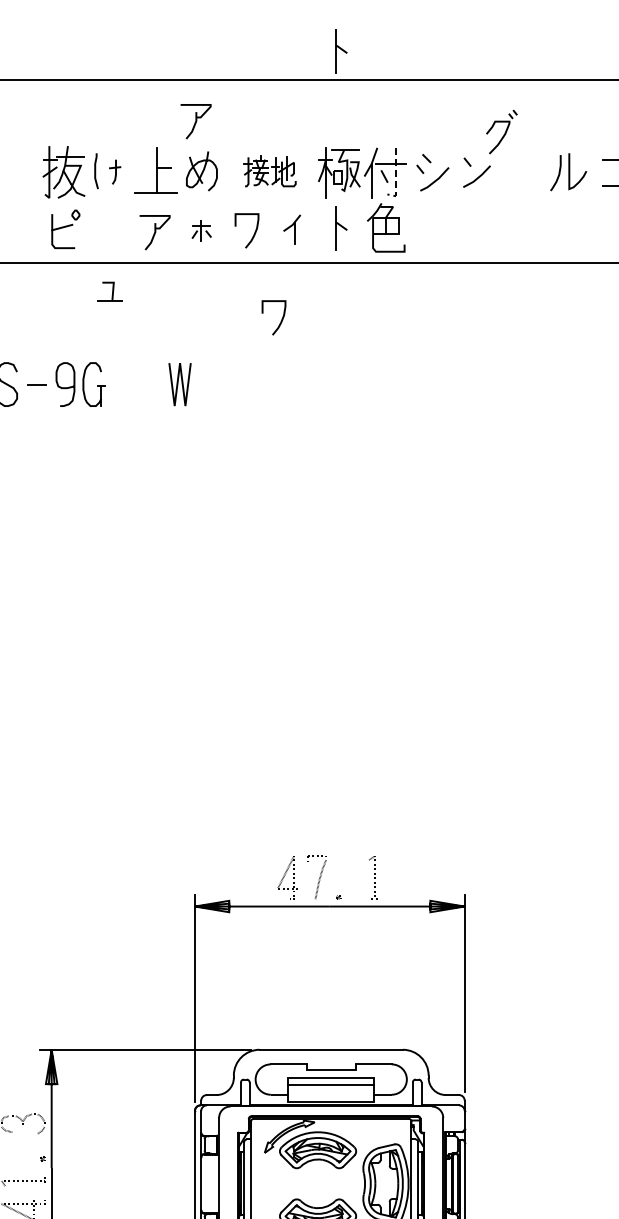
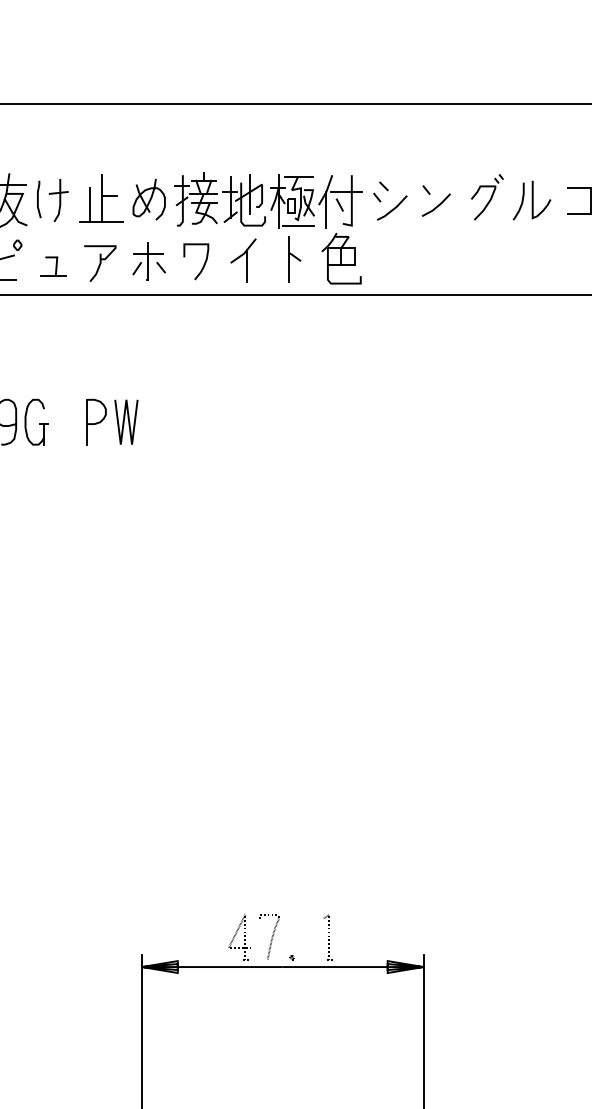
part: (341, 51) -> (294, 74), removed
part: (195, 121) -> (142, 147), removed
part: (501, 131) -> (486, 196), moved
part: (114, 171) -> (57, 199), size x1.67
part: (269, 171) -> (219, 199), size x1.67
line: (145, 176) -> (90, 205), added
line: (396, 177) -> (352, 206), dashed -> solid
line: (345, 196) -> (299, 225), added
part: (291, 229) -> (242, 260), size x1.43
part: (201, 230) -> (148, 261), size x1.67
part: (109, 291) -> (52, 266), moved
curve: (281, 318) -> (232, 353), removed
part: (151, 384) -> (96, 422), added

